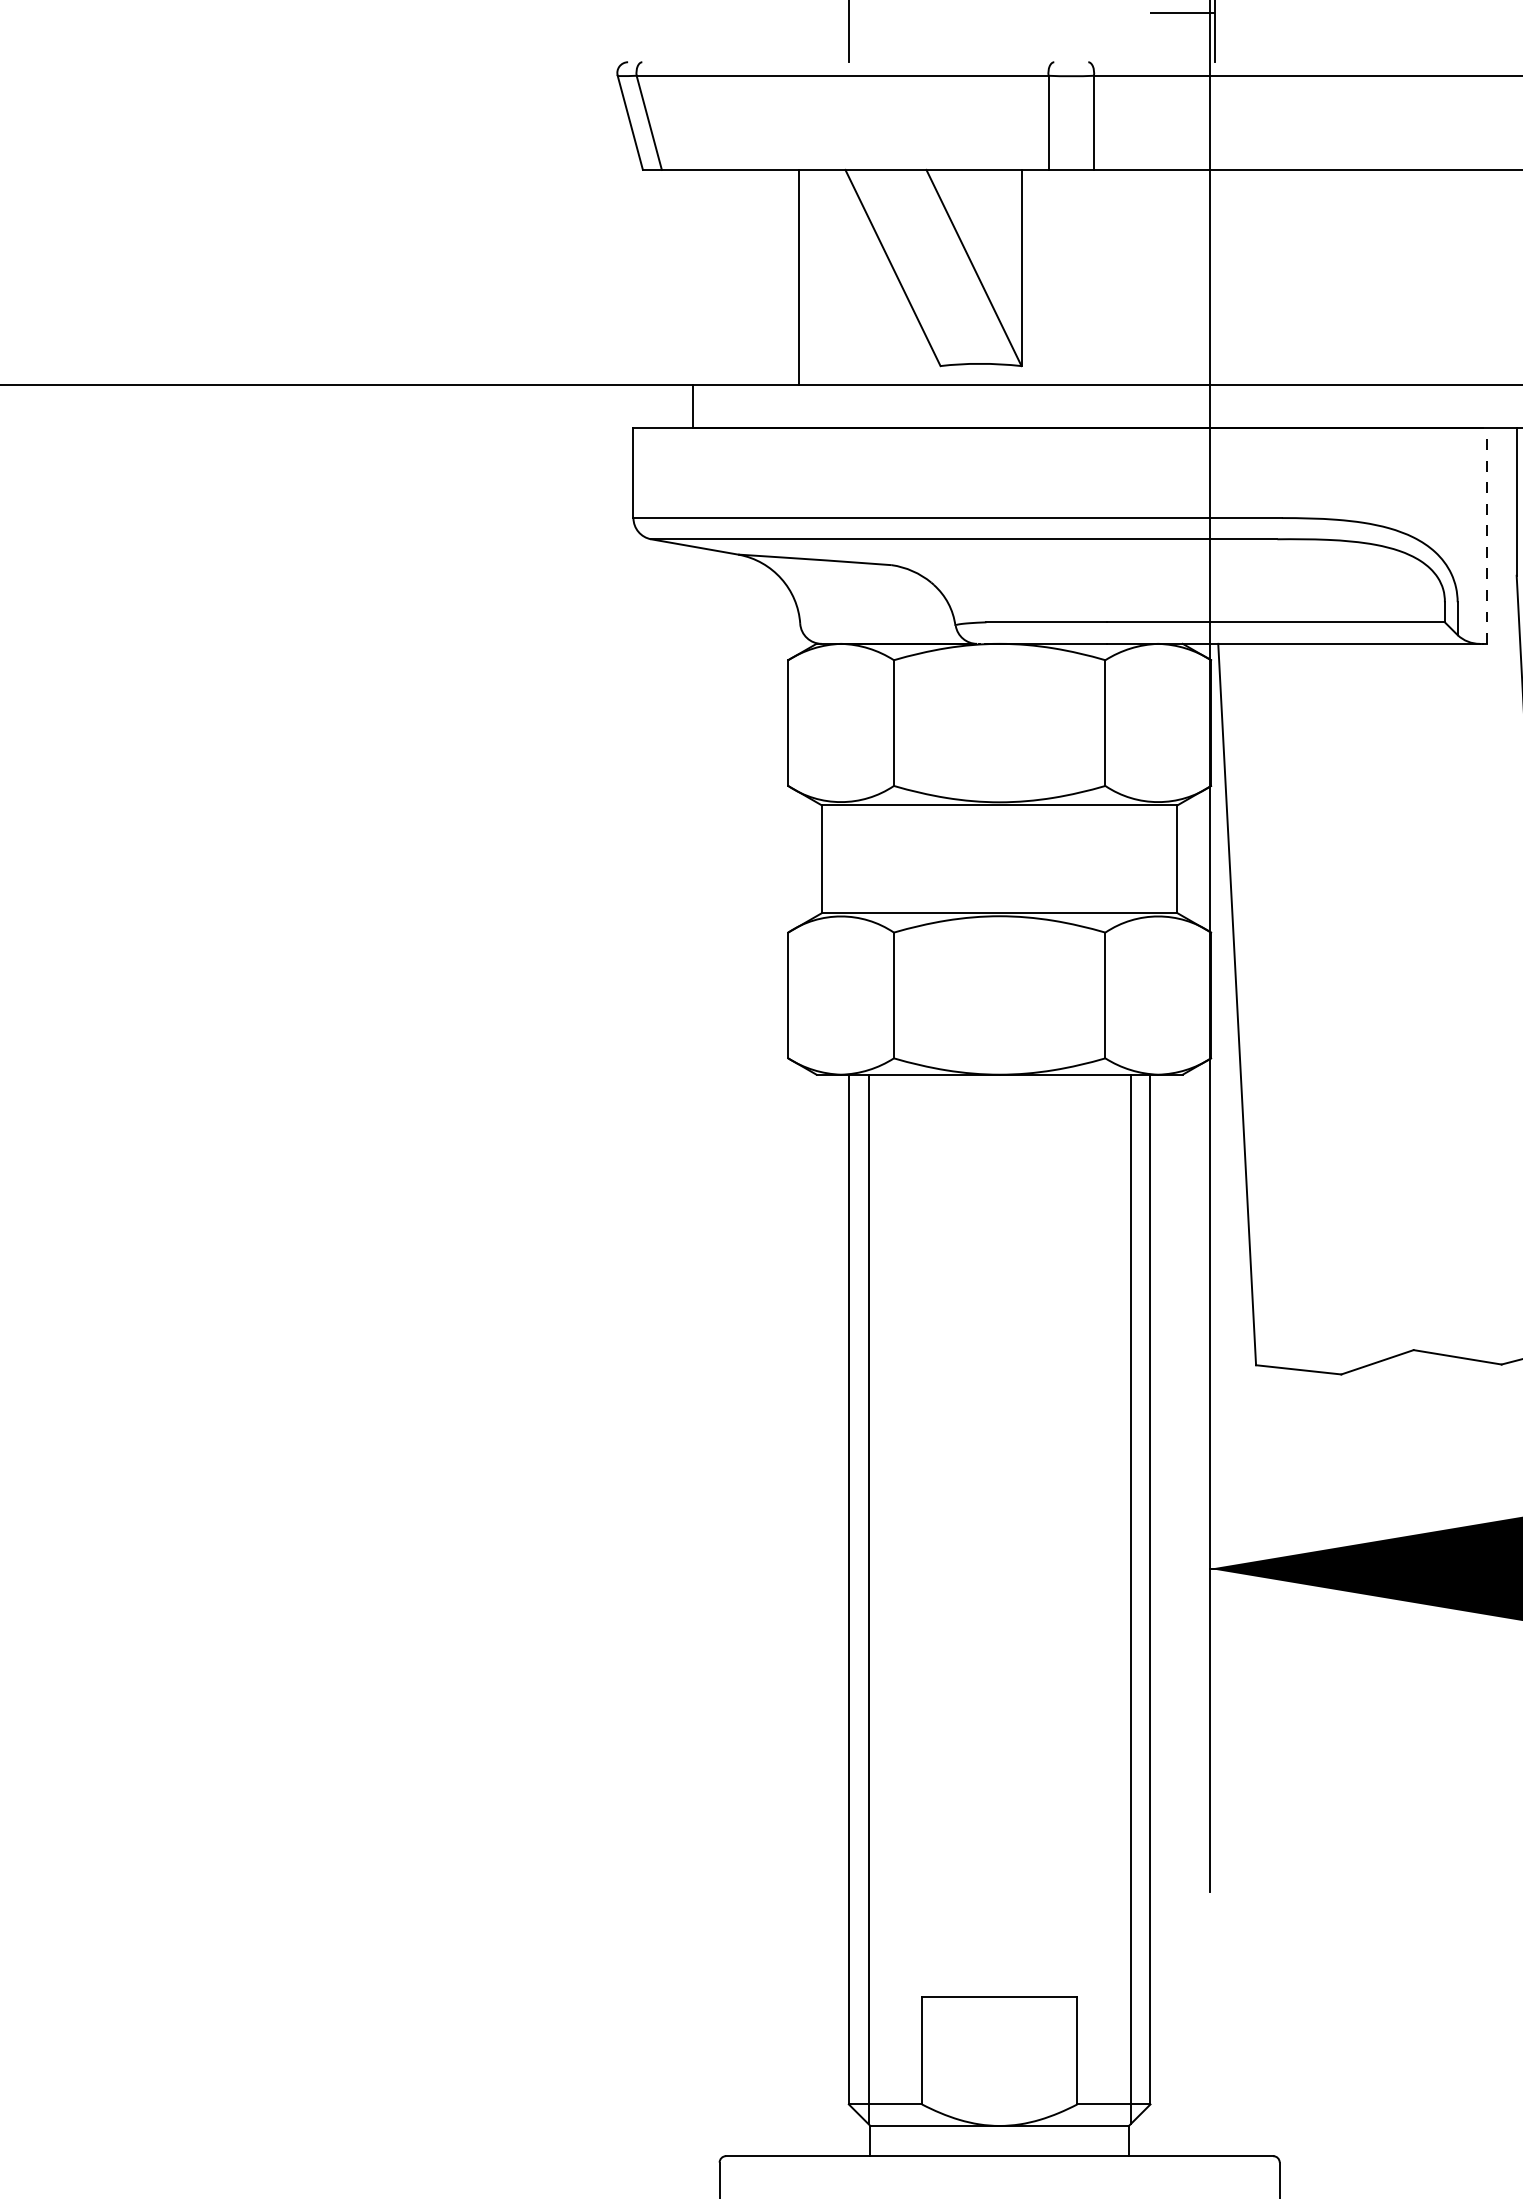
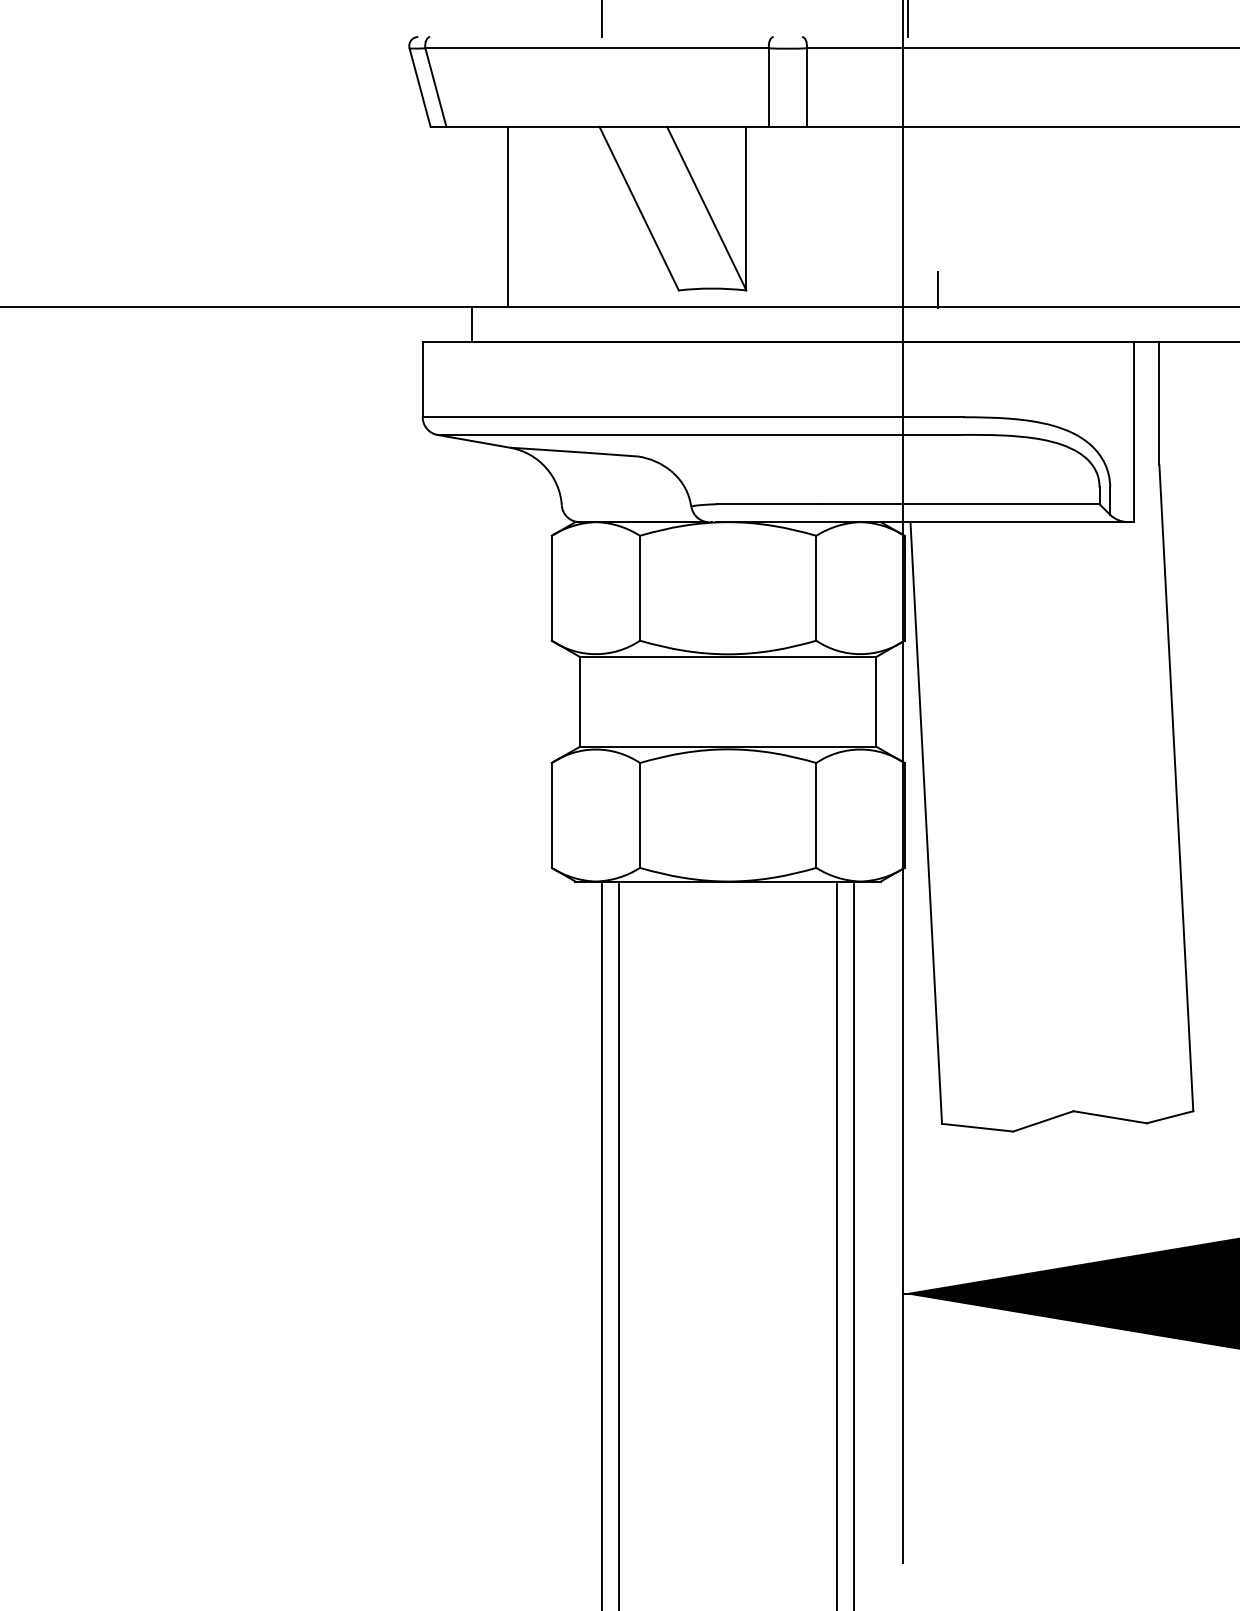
line: (798, 277) -> (507, 216), moved
line: (1250, 365) -> (937, 289), added
line: (1486, 536) -> (1134, 432), dashed -> solid

